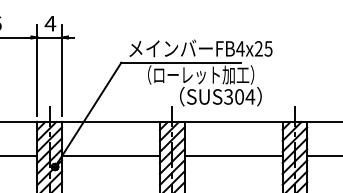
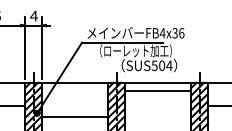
text: (263, 49) -> (178, 33), FB4x25 -> FB4x36
text: (228, 96) -> (154, 65), SUS304 -> SUS504
line: (110, 155) -> (74, 116), moved
line: (232, 155) -> (157, 90), moved

